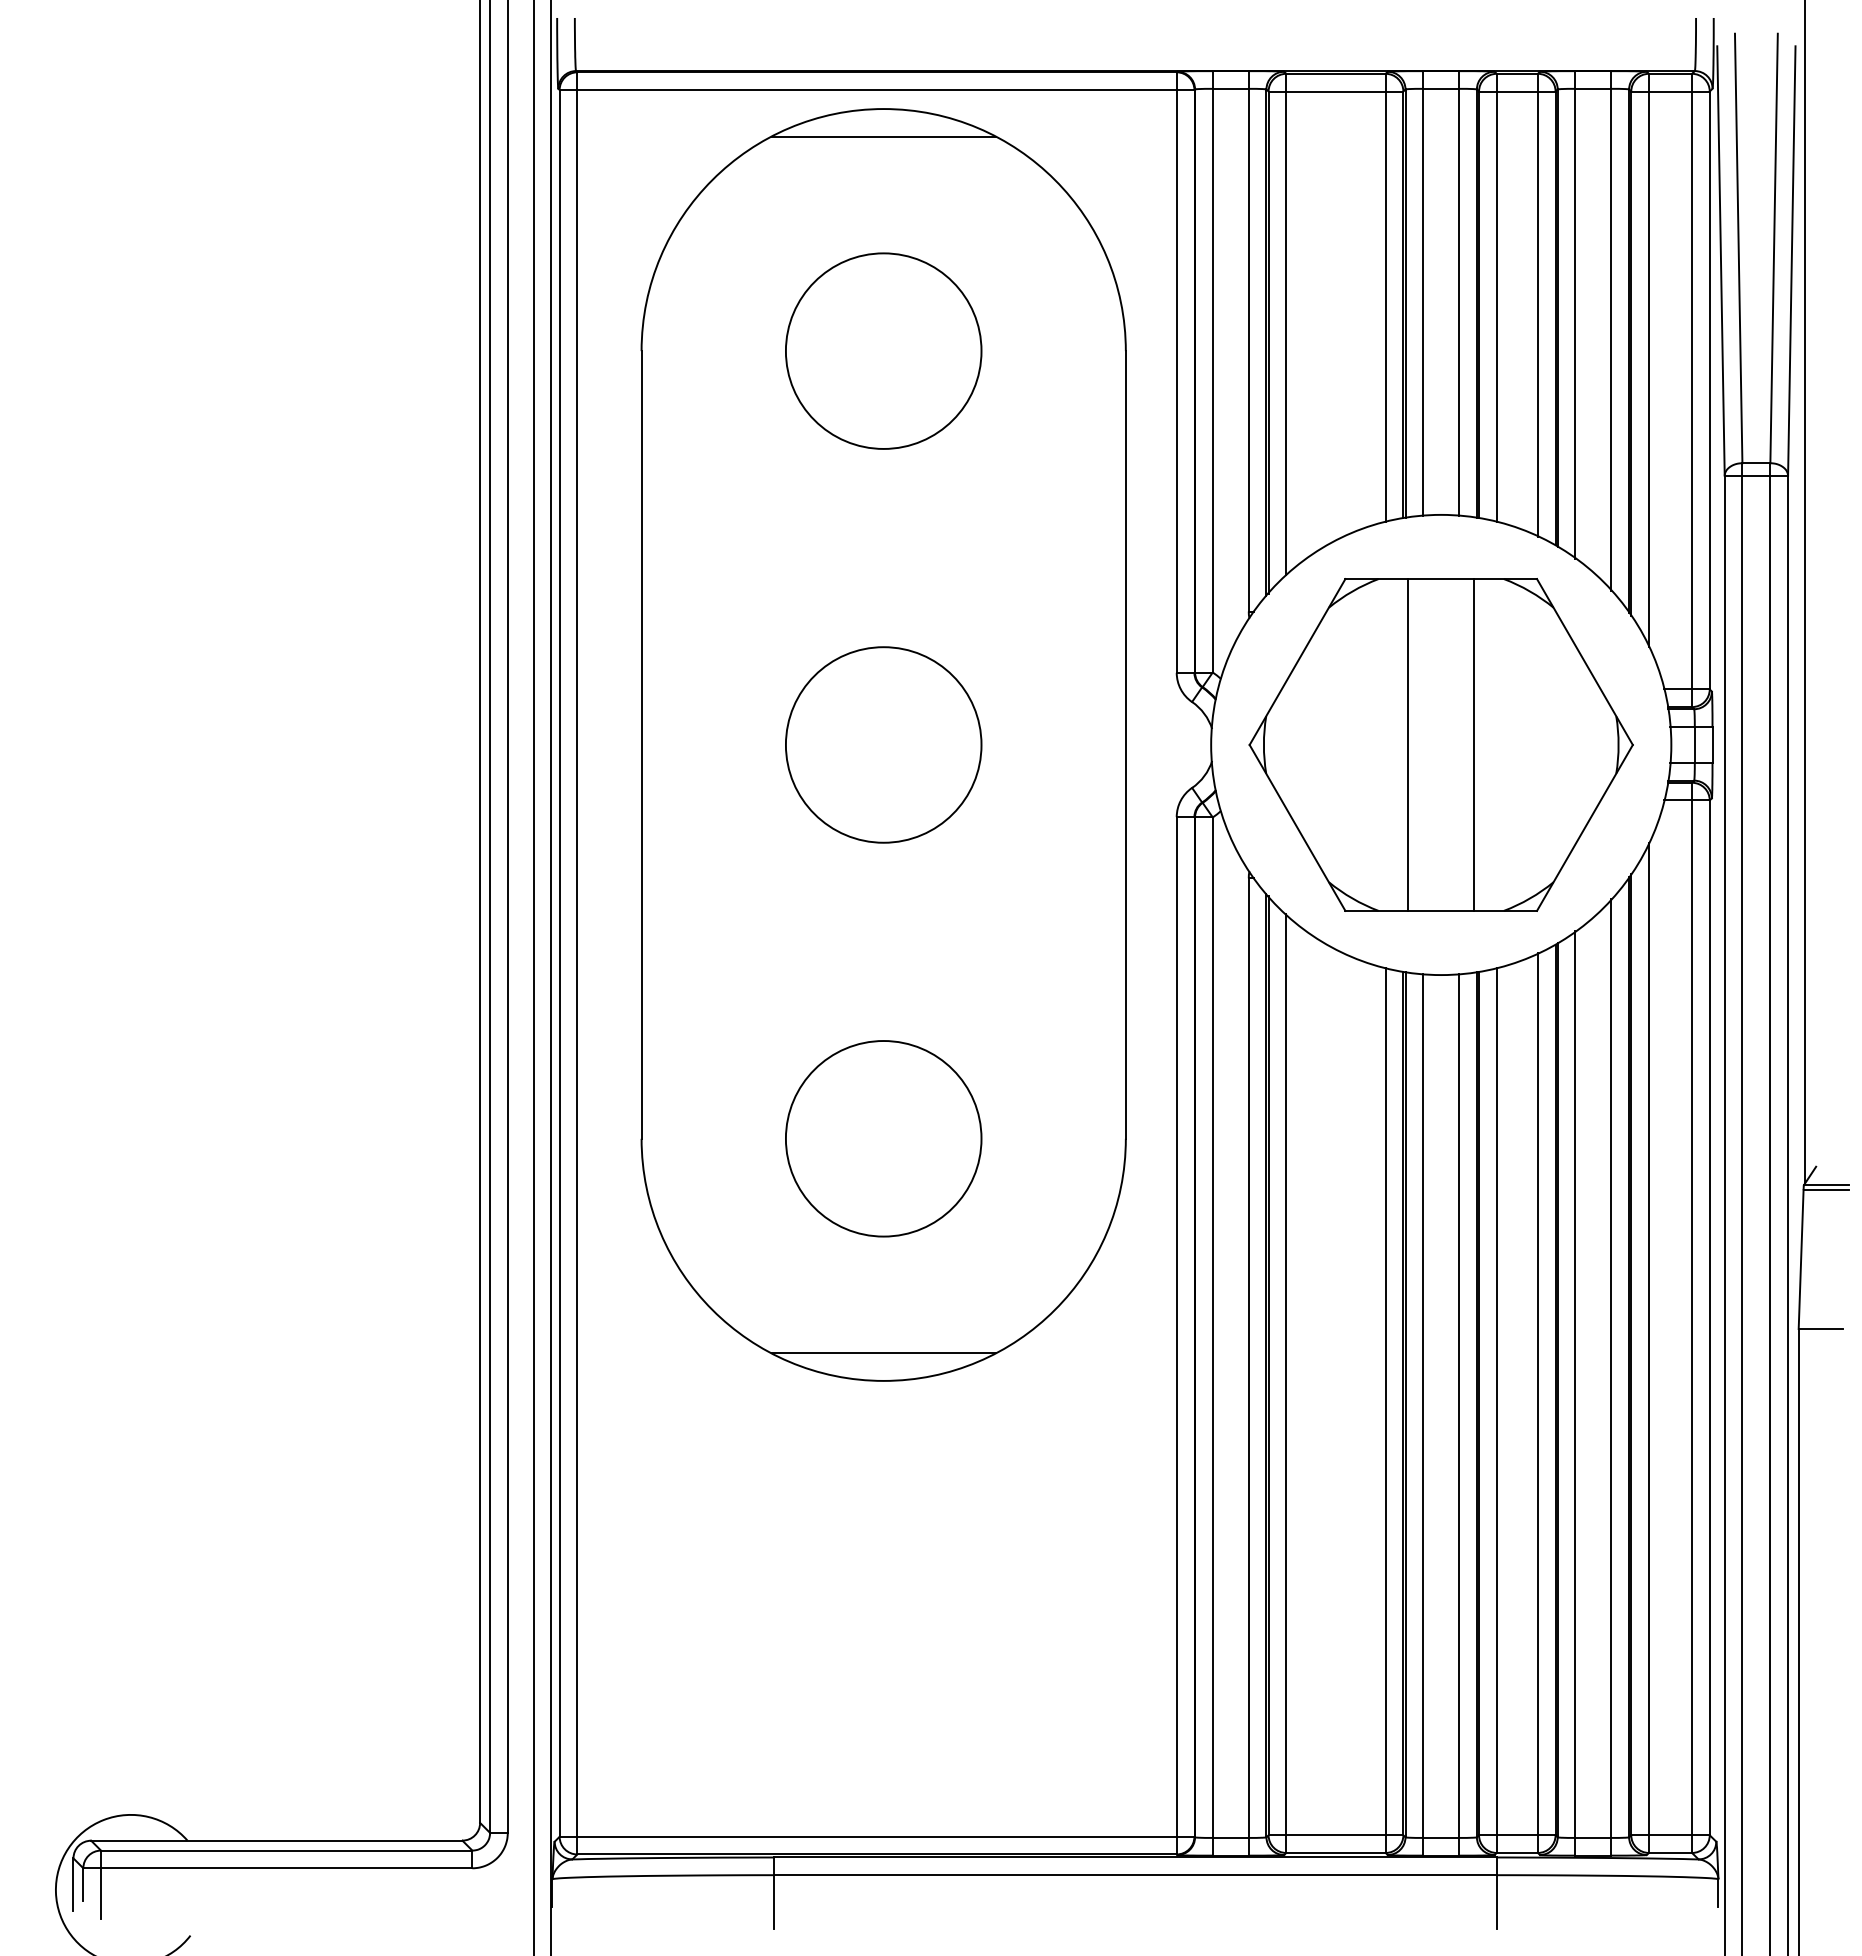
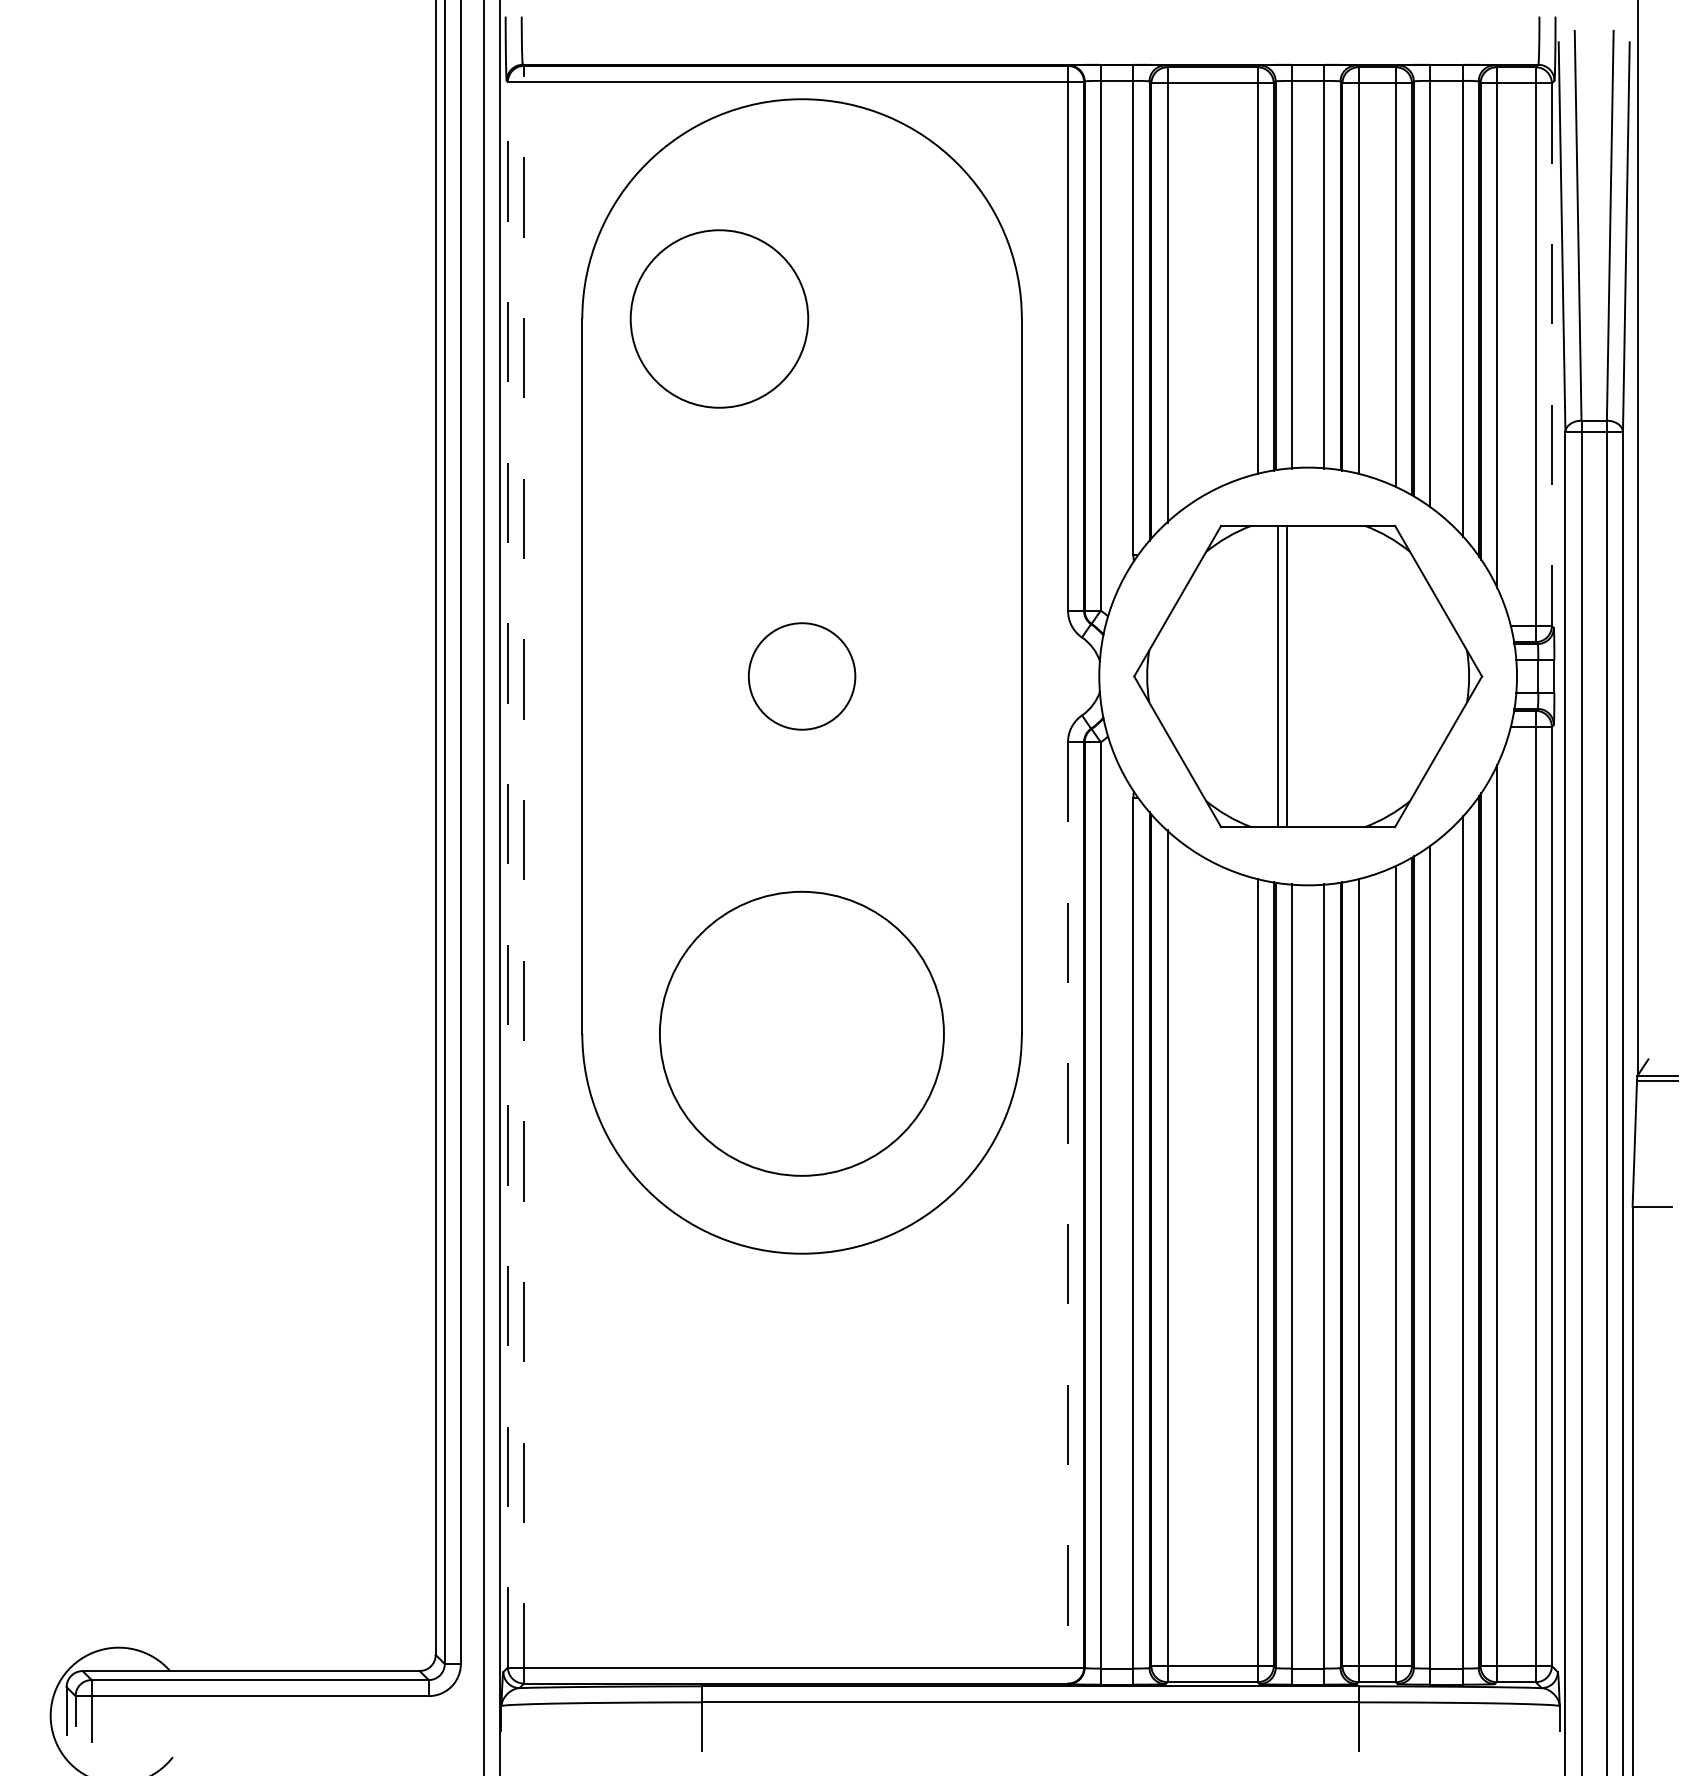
line: (883, 136) -> (801, 124), removed
circle: (883, 350) -> (719, 318), moved
line: (1709, 390) -> (1551, 354), solid -> dashed
circle: (883, 744) -> (801, 676), size x0.6
line: (1474, 744) -> (1286, 676), moved
line: (559, 962) -> (507, 873), solid -> dashed
line: (577, 962) -> (524, 873), solid -> dashed
circle: (883, 1138) -> (801, 1033), size x1.6
line: (1176, 1335) -> (1067, 1212), solid -> dashed
line: (883, 1353) -> (801, 1228), removed

